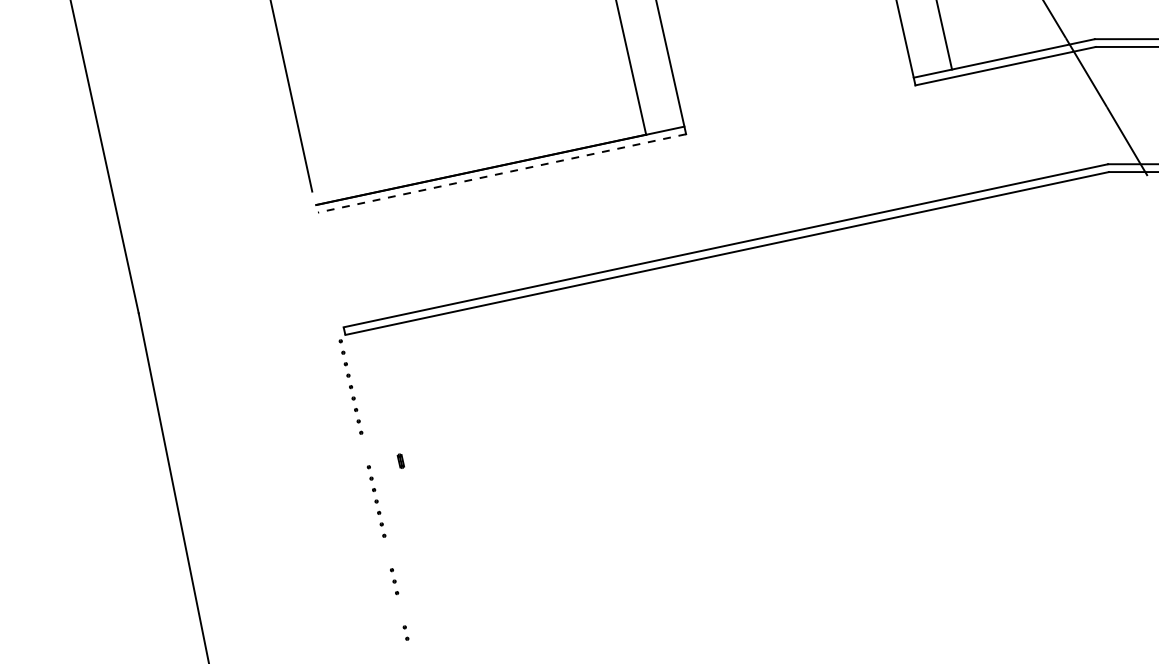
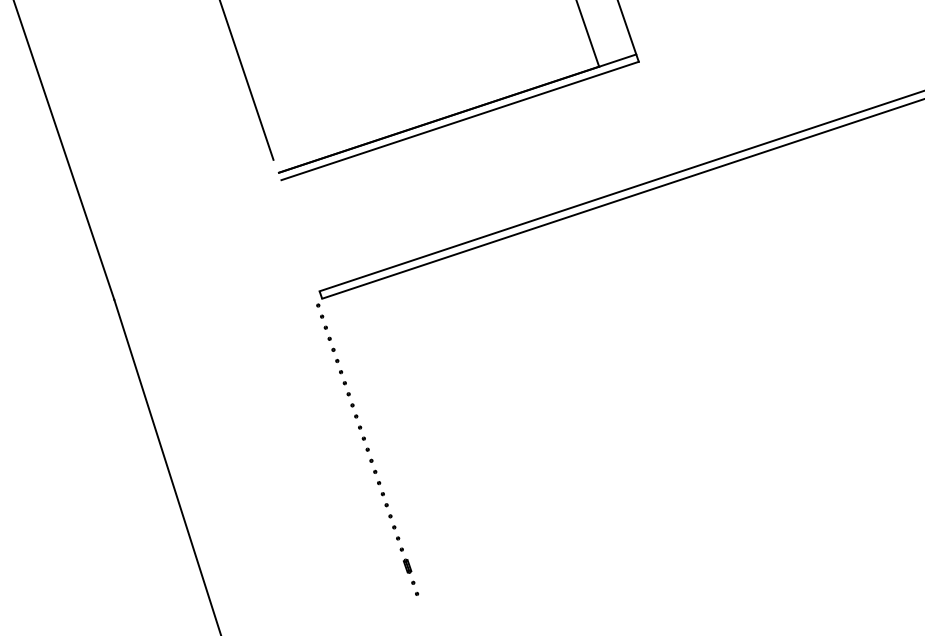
line: (501, 173) -> (459, 121), dashed -> solid
part: (364, 449) -> (353, 410), added
part: (400, 460) -> (407, 565), moved
part: (387, 552) -> (387, 510), added

